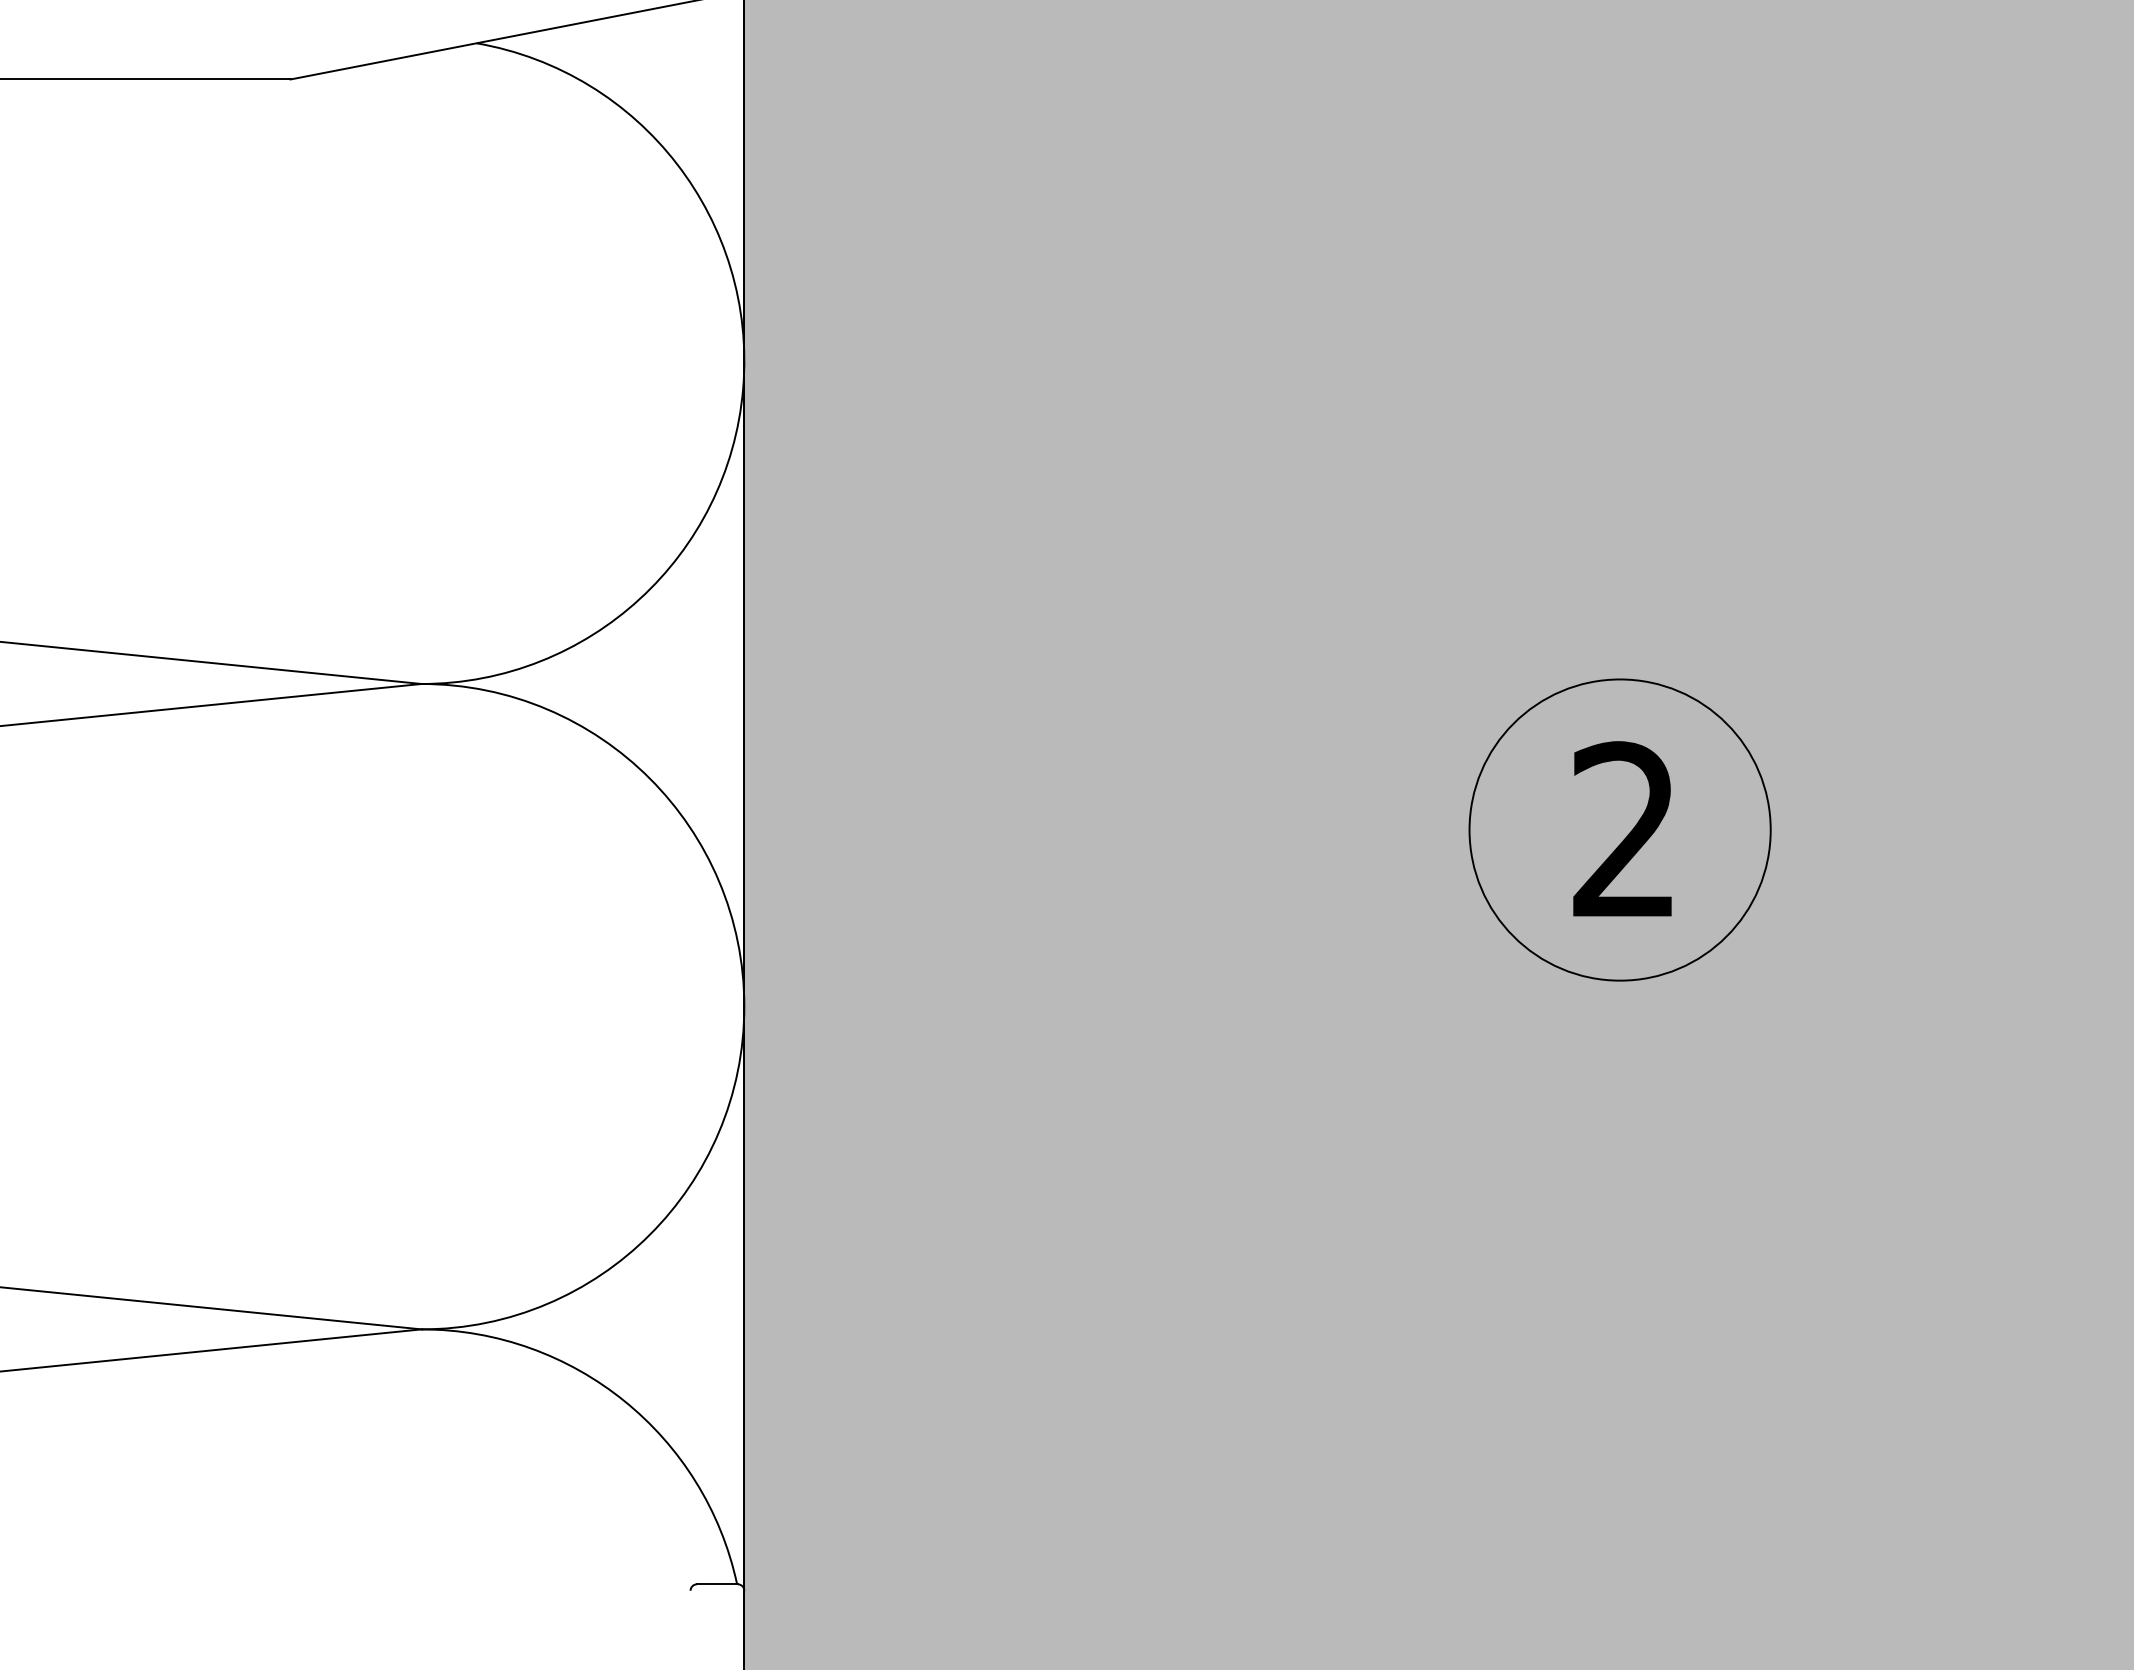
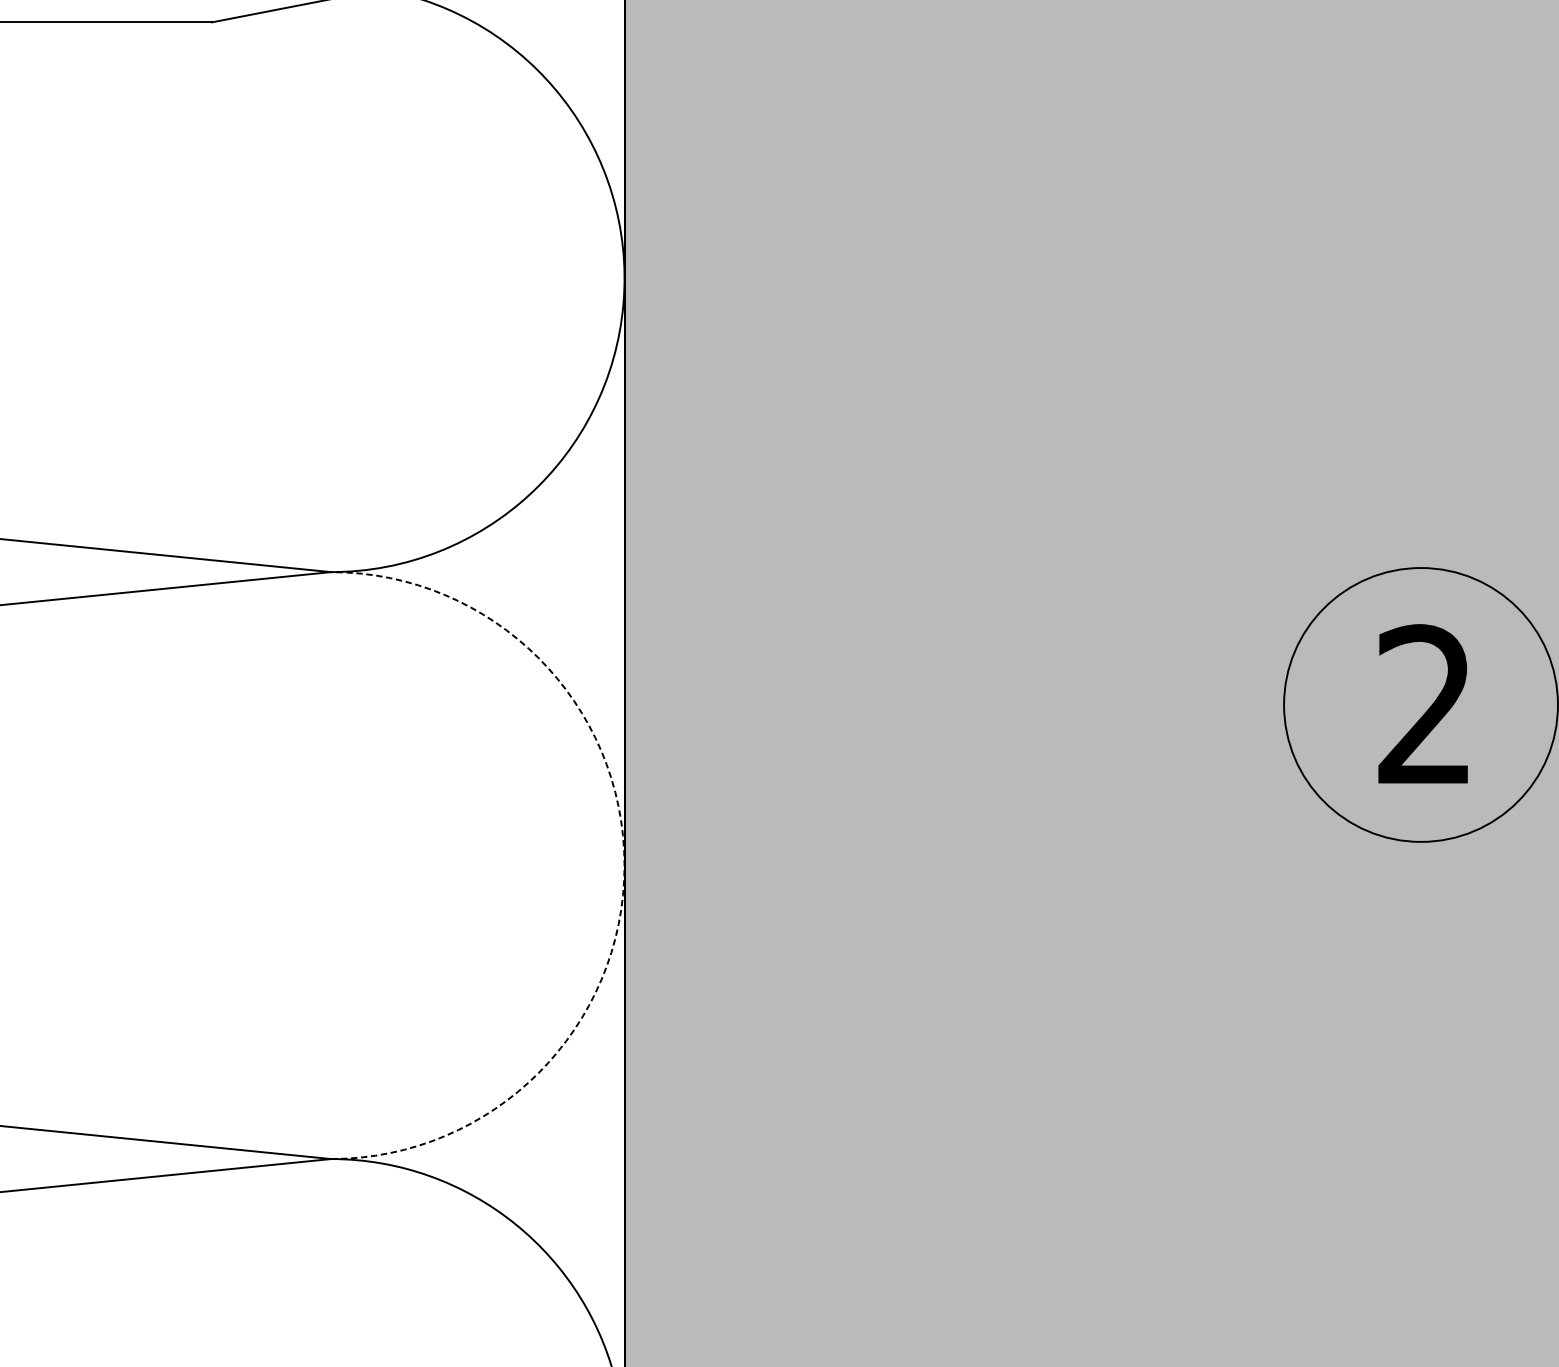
arc: (744, 1006) -> (624, 865), solid -> dashed

